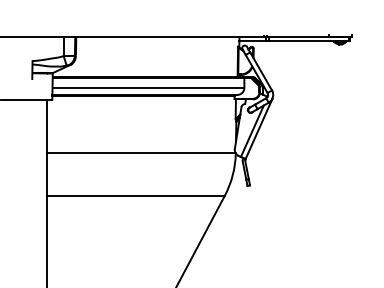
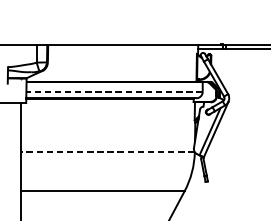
line: (148, 87) -> (114, 91), solid -> dashed
line: (140, 153) -> (107, 152), solid -> dashed

